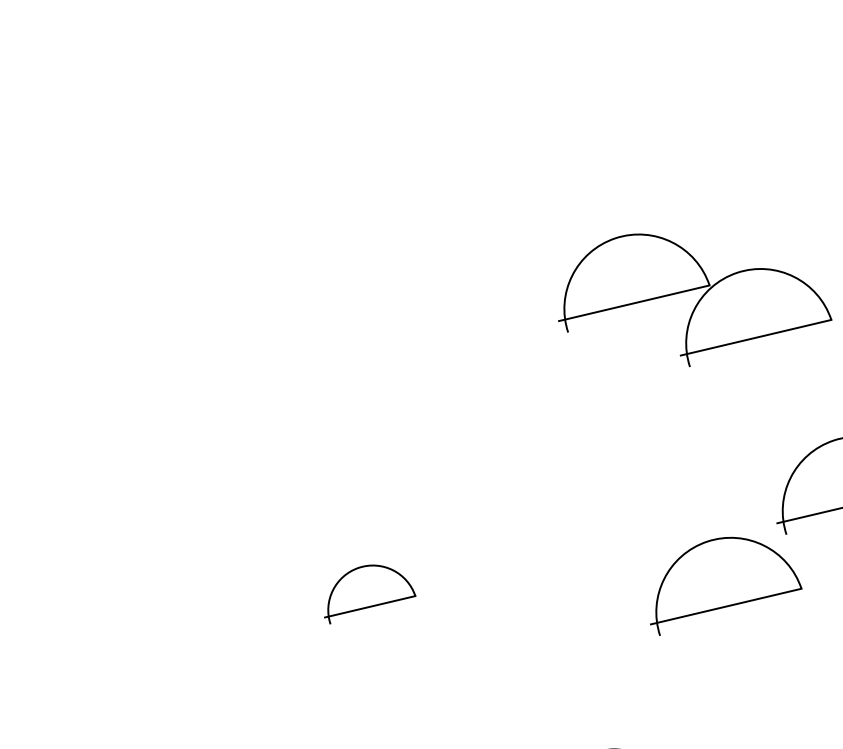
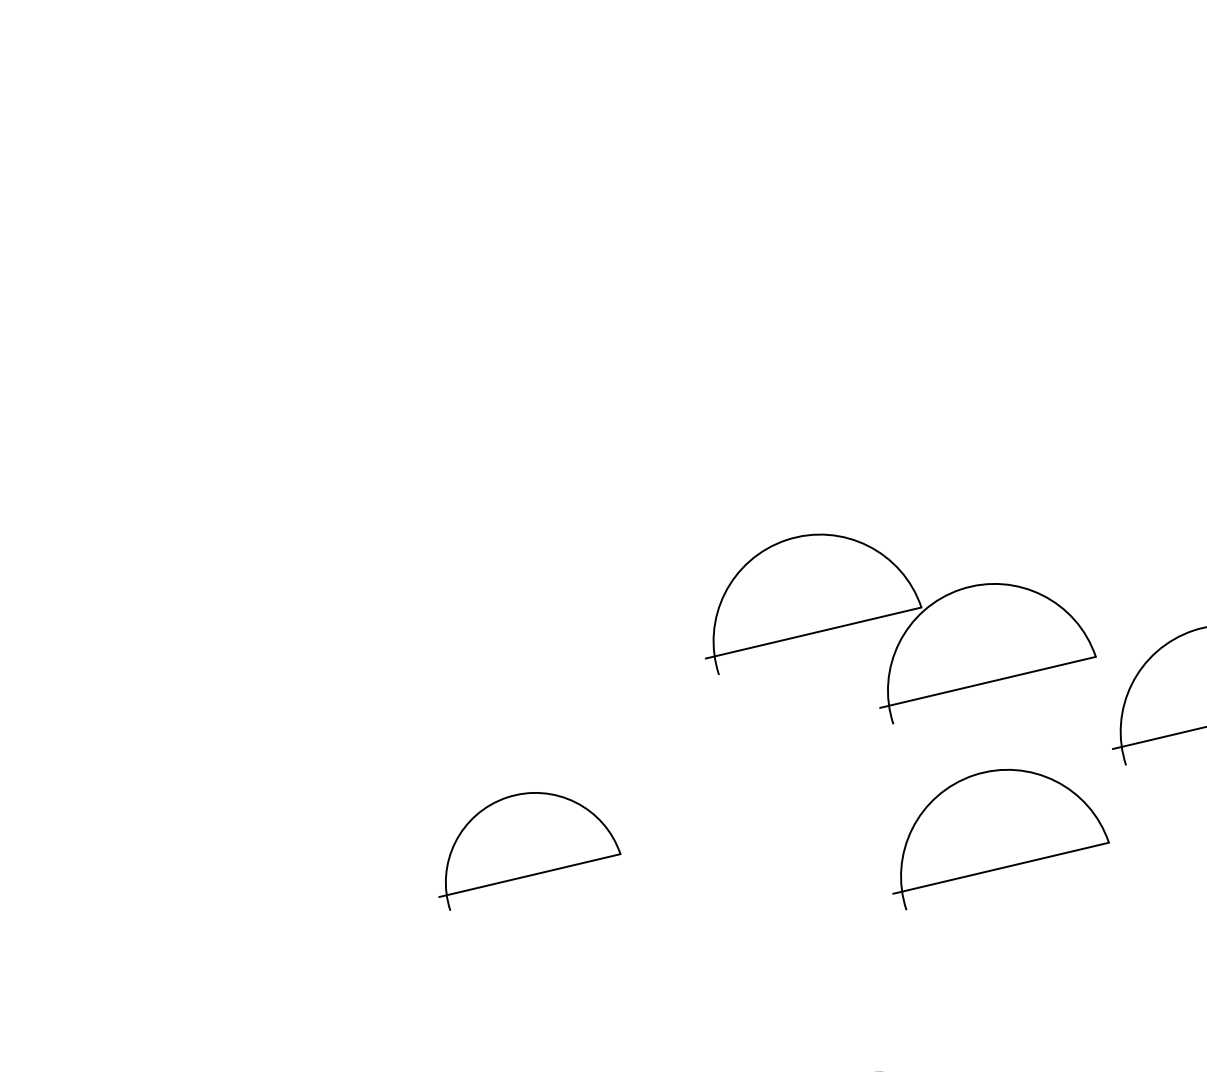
part: (695, 300) -> (901, 629), moved
part: (726, 585) -> (1001, 838), moved
part: (370, 594) -> (530, 850), size x1.4

